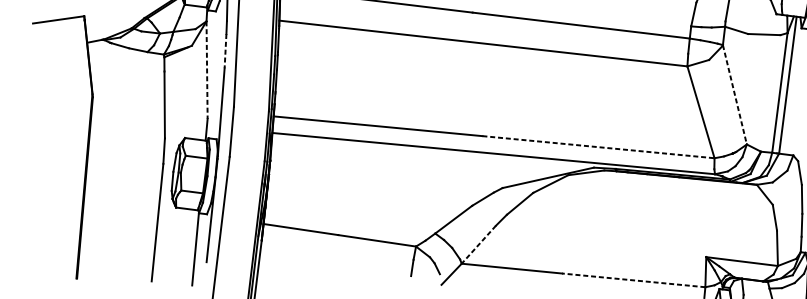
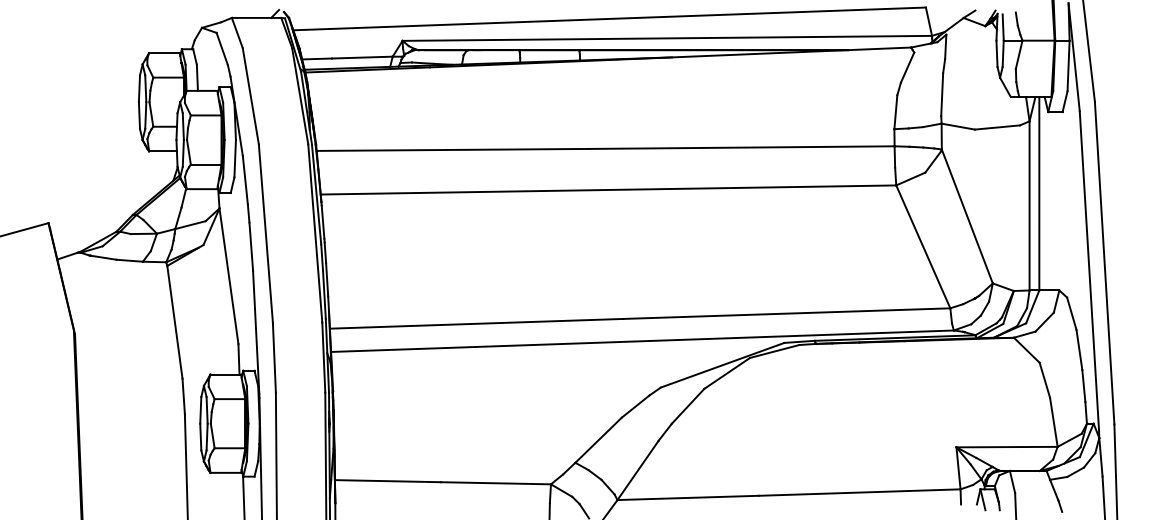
line: (225, 51) -> (251, 247), dashed -> solid
line: (207, 70) -> (229, 276), dashed -> solid
line: (735, 94) -> (967, 216), dashed -> solid
line: (598, 147) -> (787, 313), dashed -> solid
line: (478, 244) -> (637, 470), dashed -> solid
line: (633, 280) -> (859, 492), dashed -> solid

